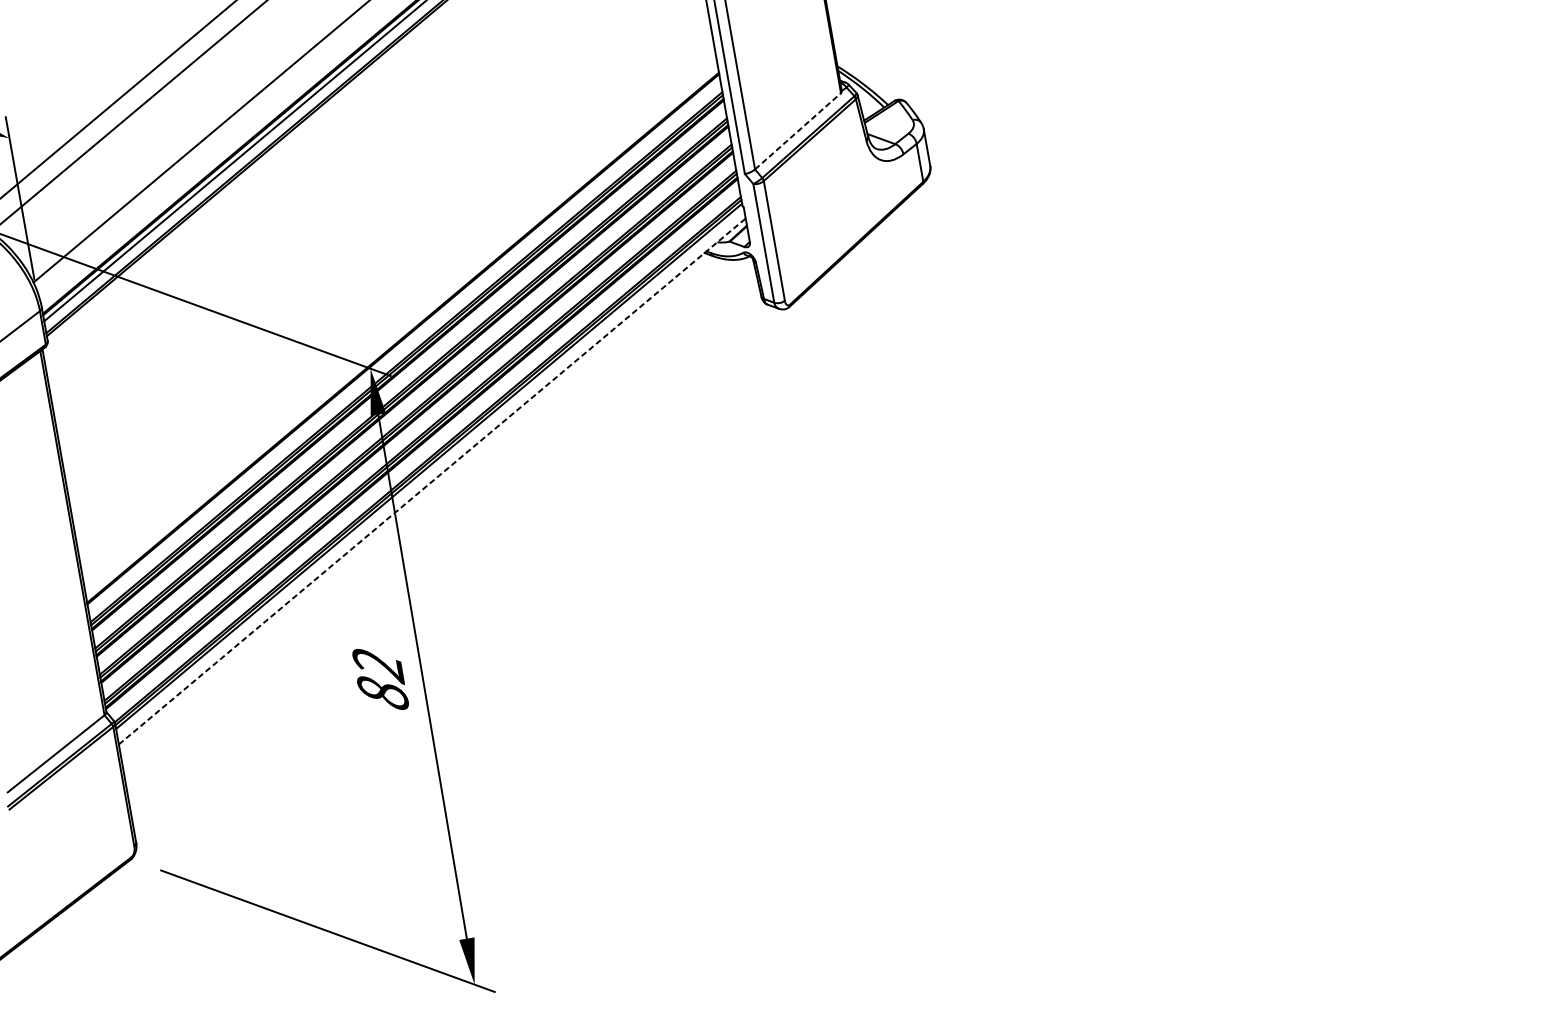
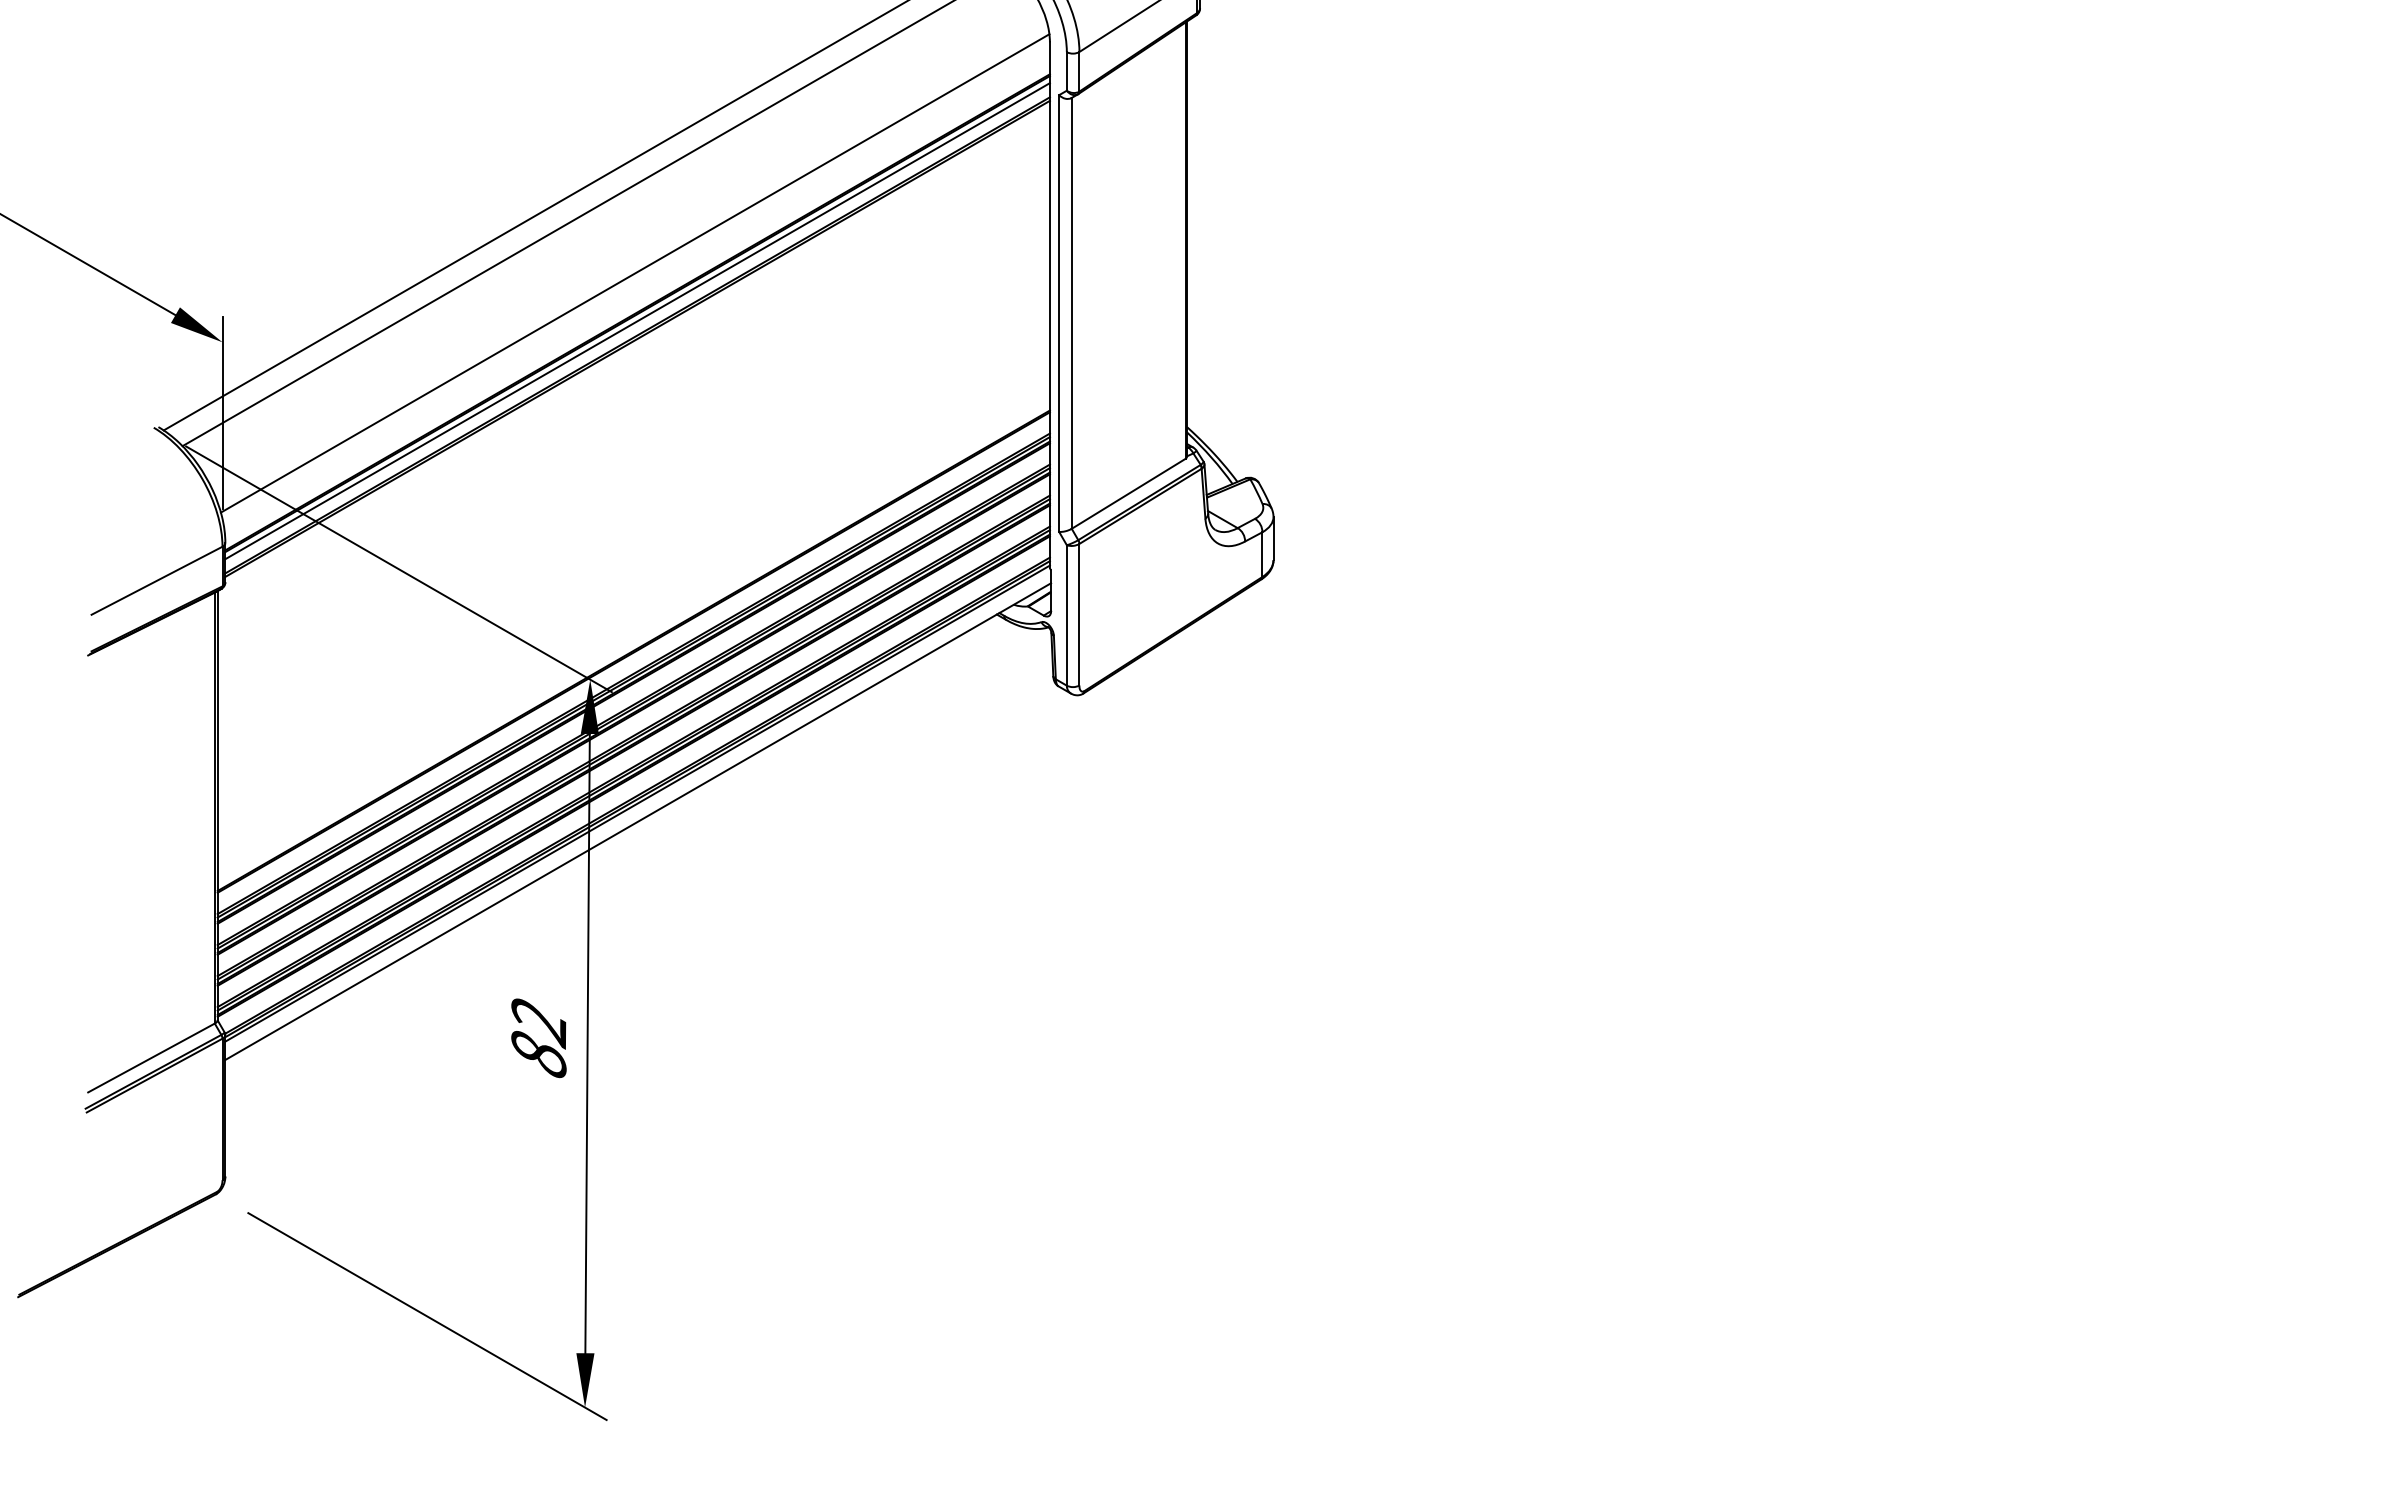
line: (797, 131) -> (1128, 493), dashed -> solid
line: (432, 481) -> (638, 821), dashed -> solid

